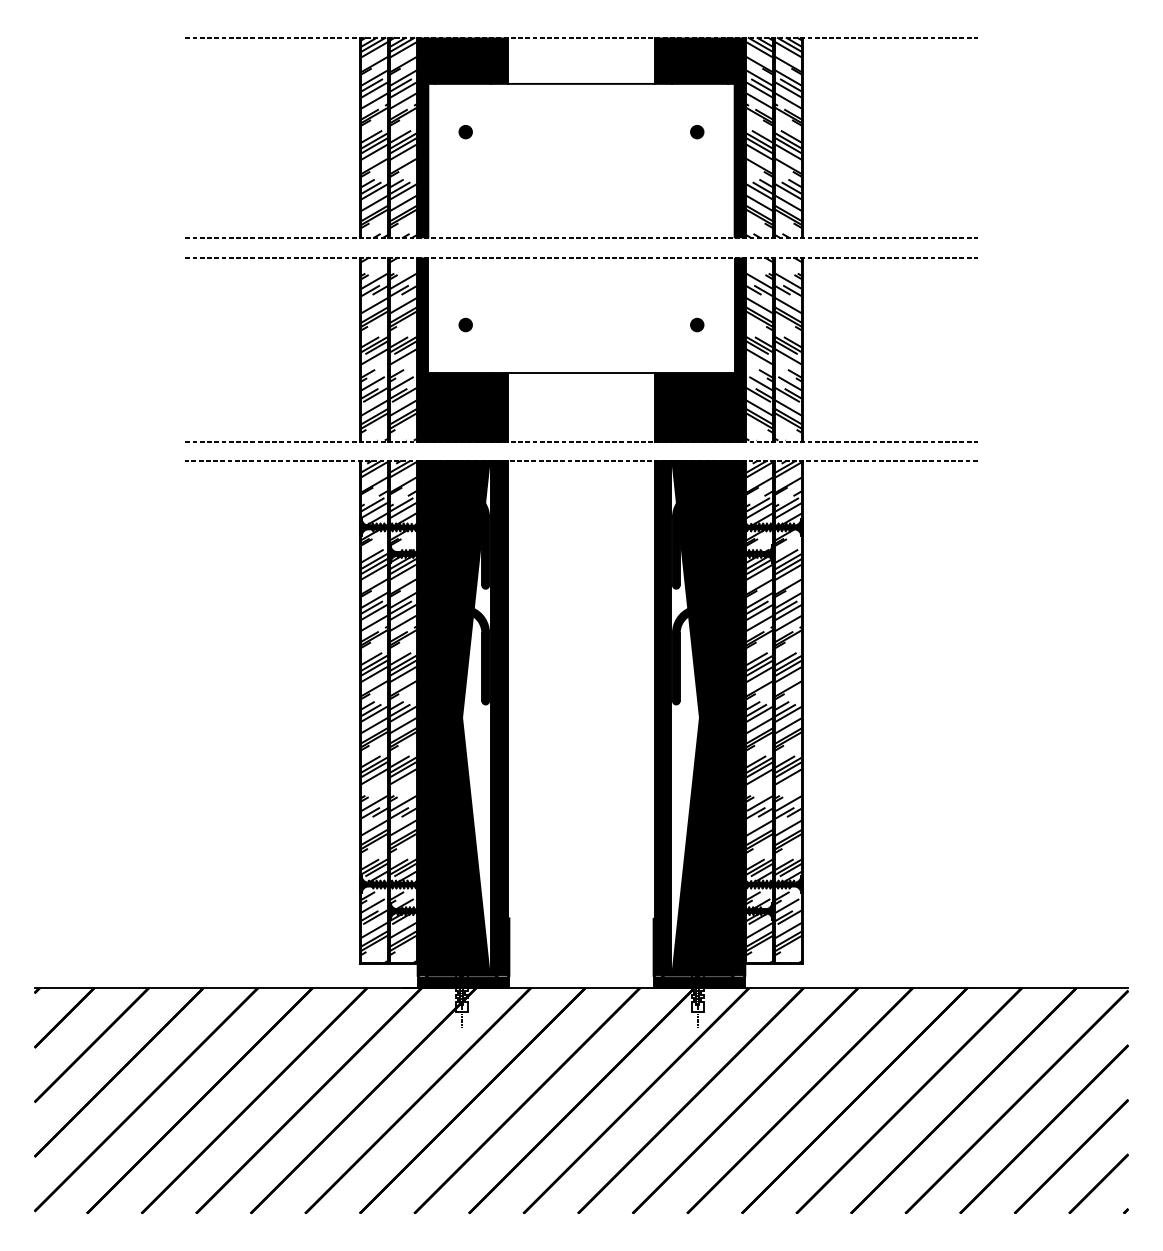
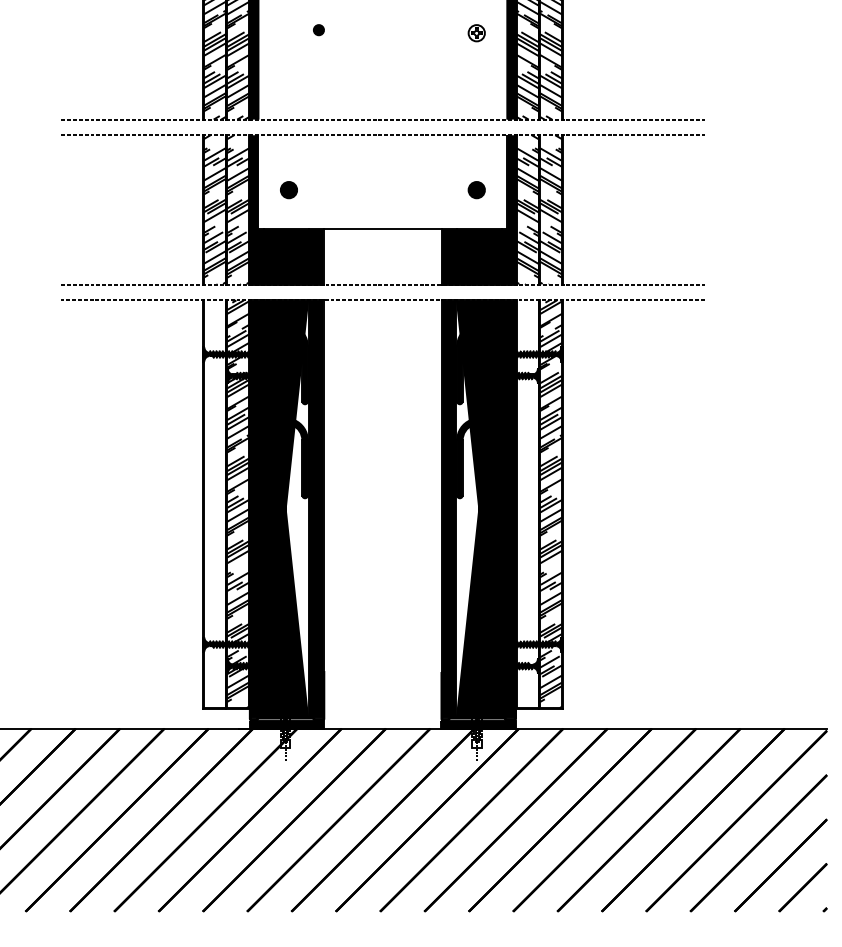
part: (465, 132) -> (318, 30), moved
part: (697, 132) -> (477, 33), size x1.6
part: (465, 324) -> (288, 189), size x1.6
part: (697, 324) -> (477, 189), size x1.6
hatch: (373, 711) -> (213, 503), removed
hatch: (759, 711) -> (527, 503), removed

